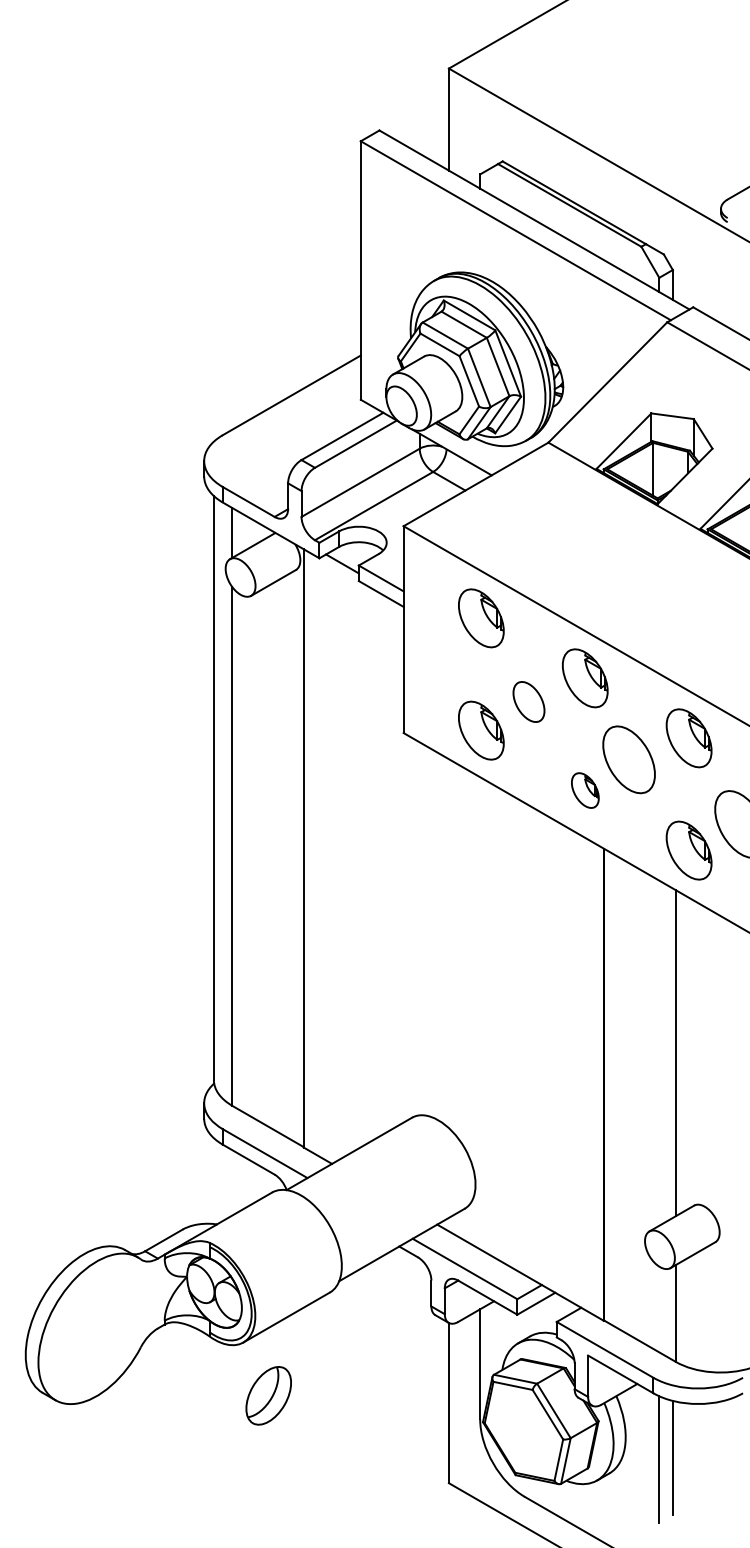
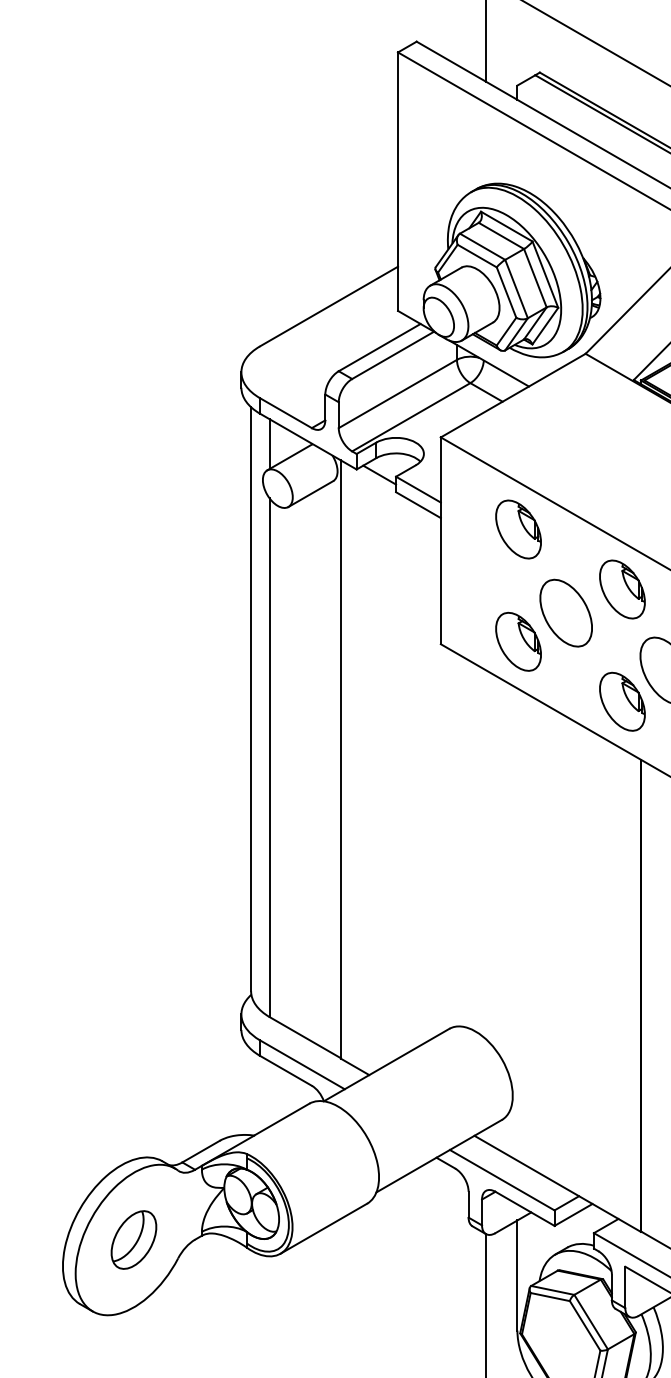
part: (528, 701) -> (565, 612), size x1.67
part: (585, 790) -> (622, 701), size x1.67
part: (268, 1395) -> (133, 1239), moved

